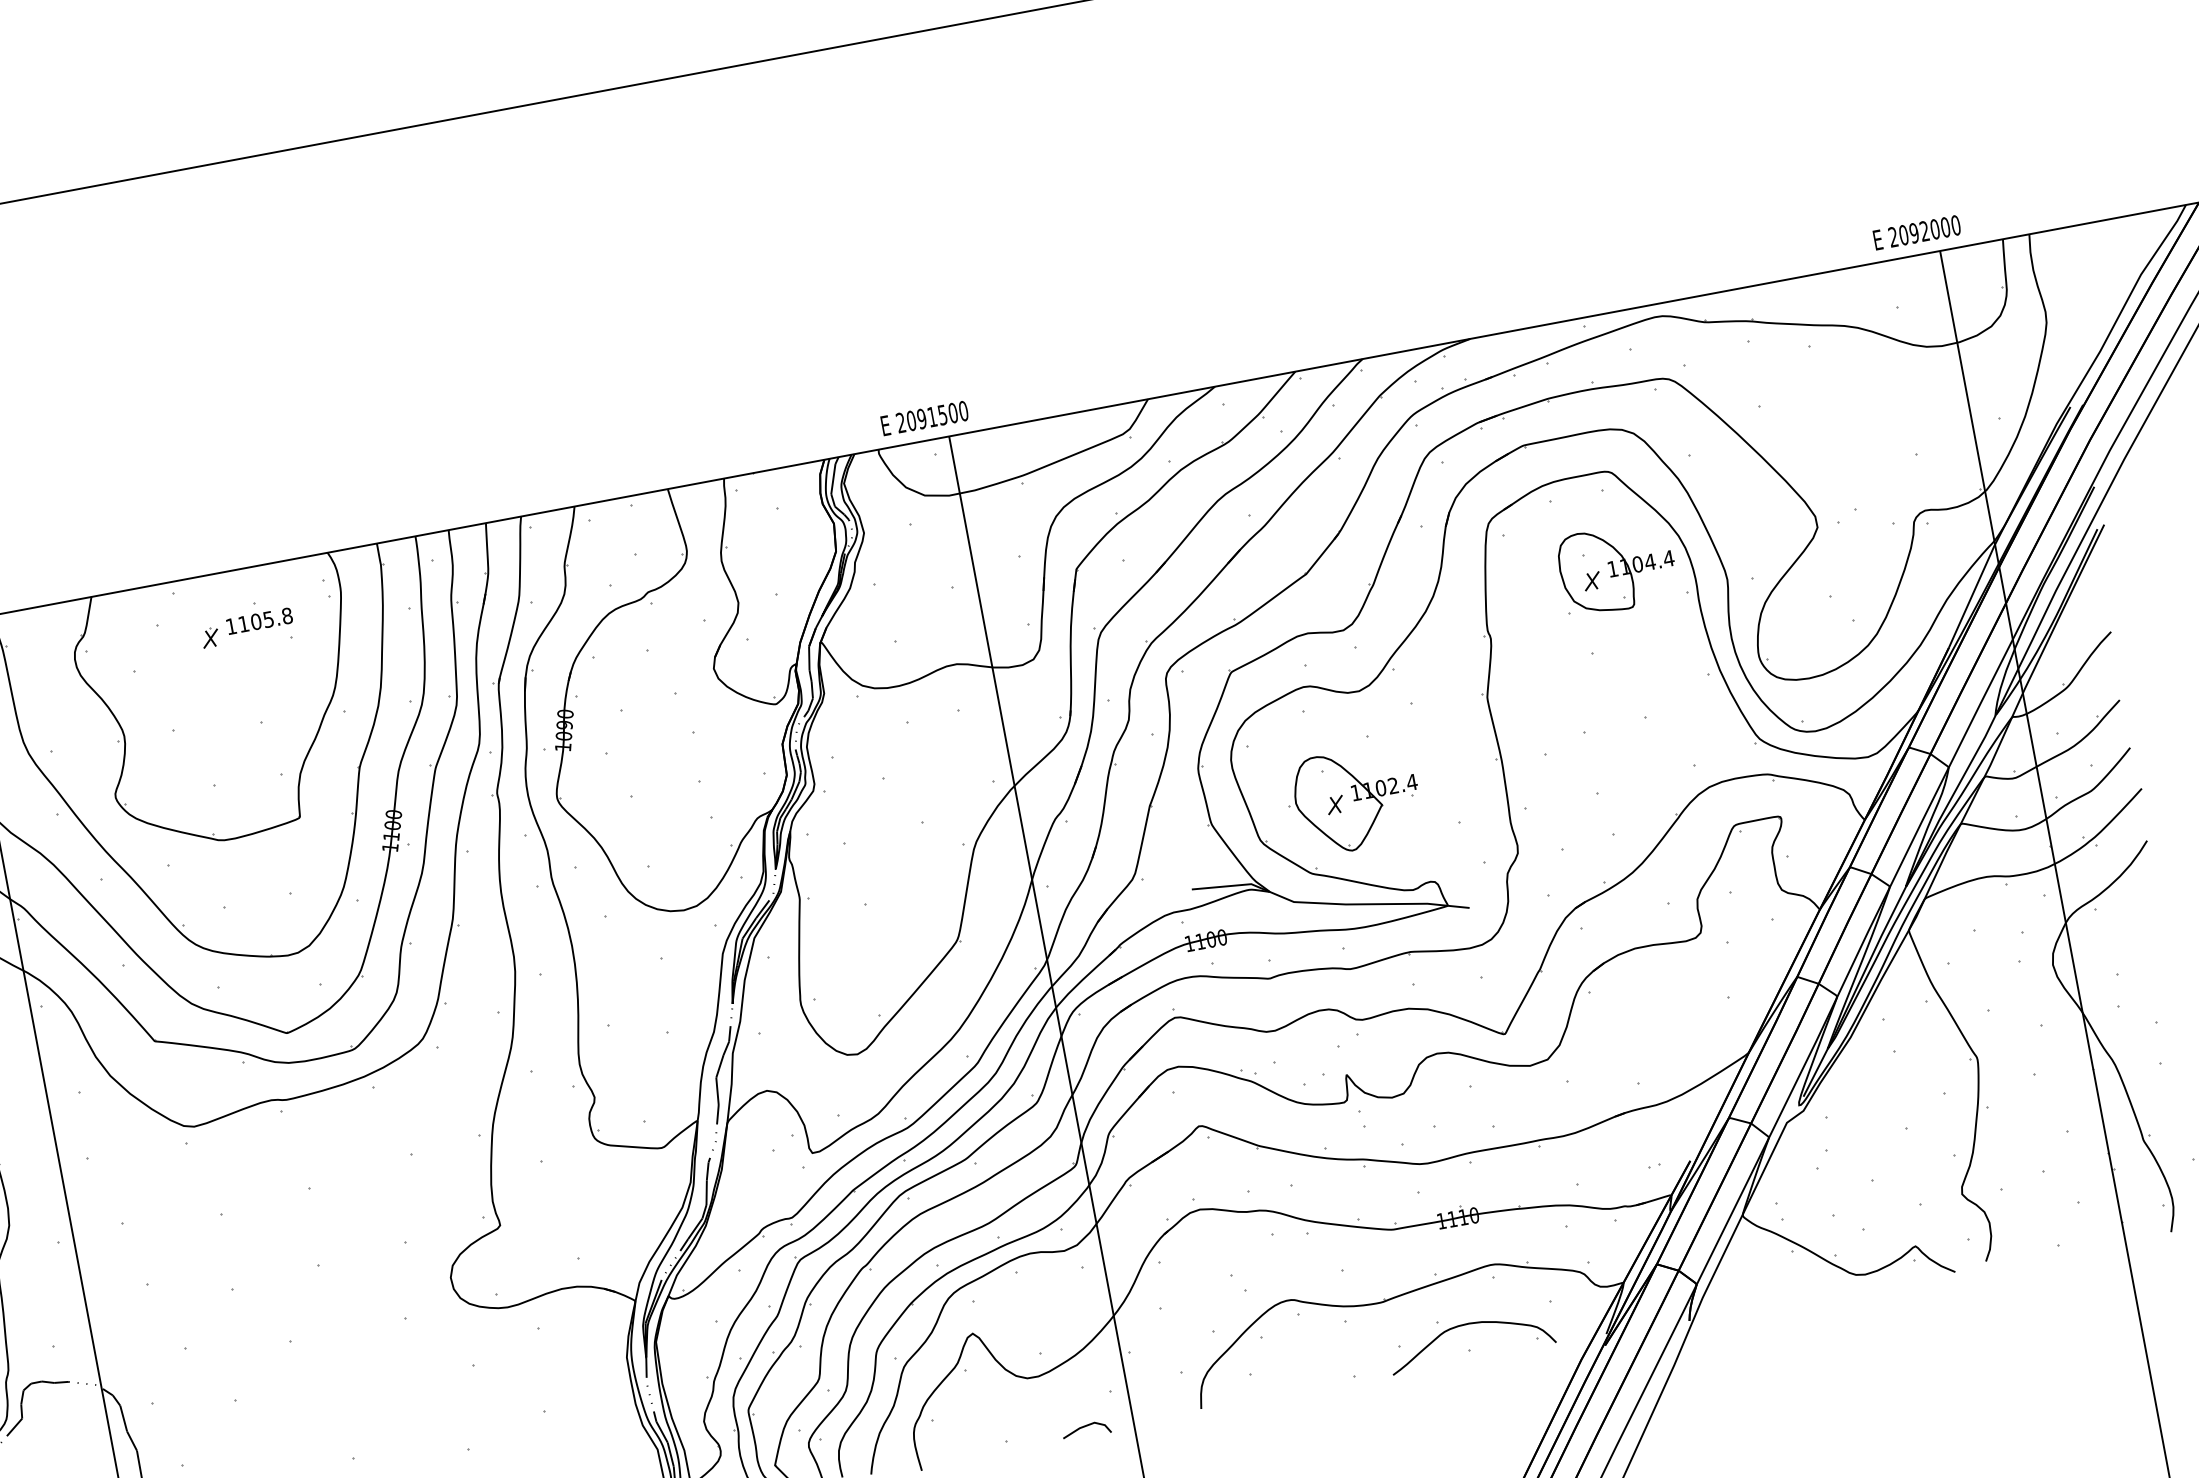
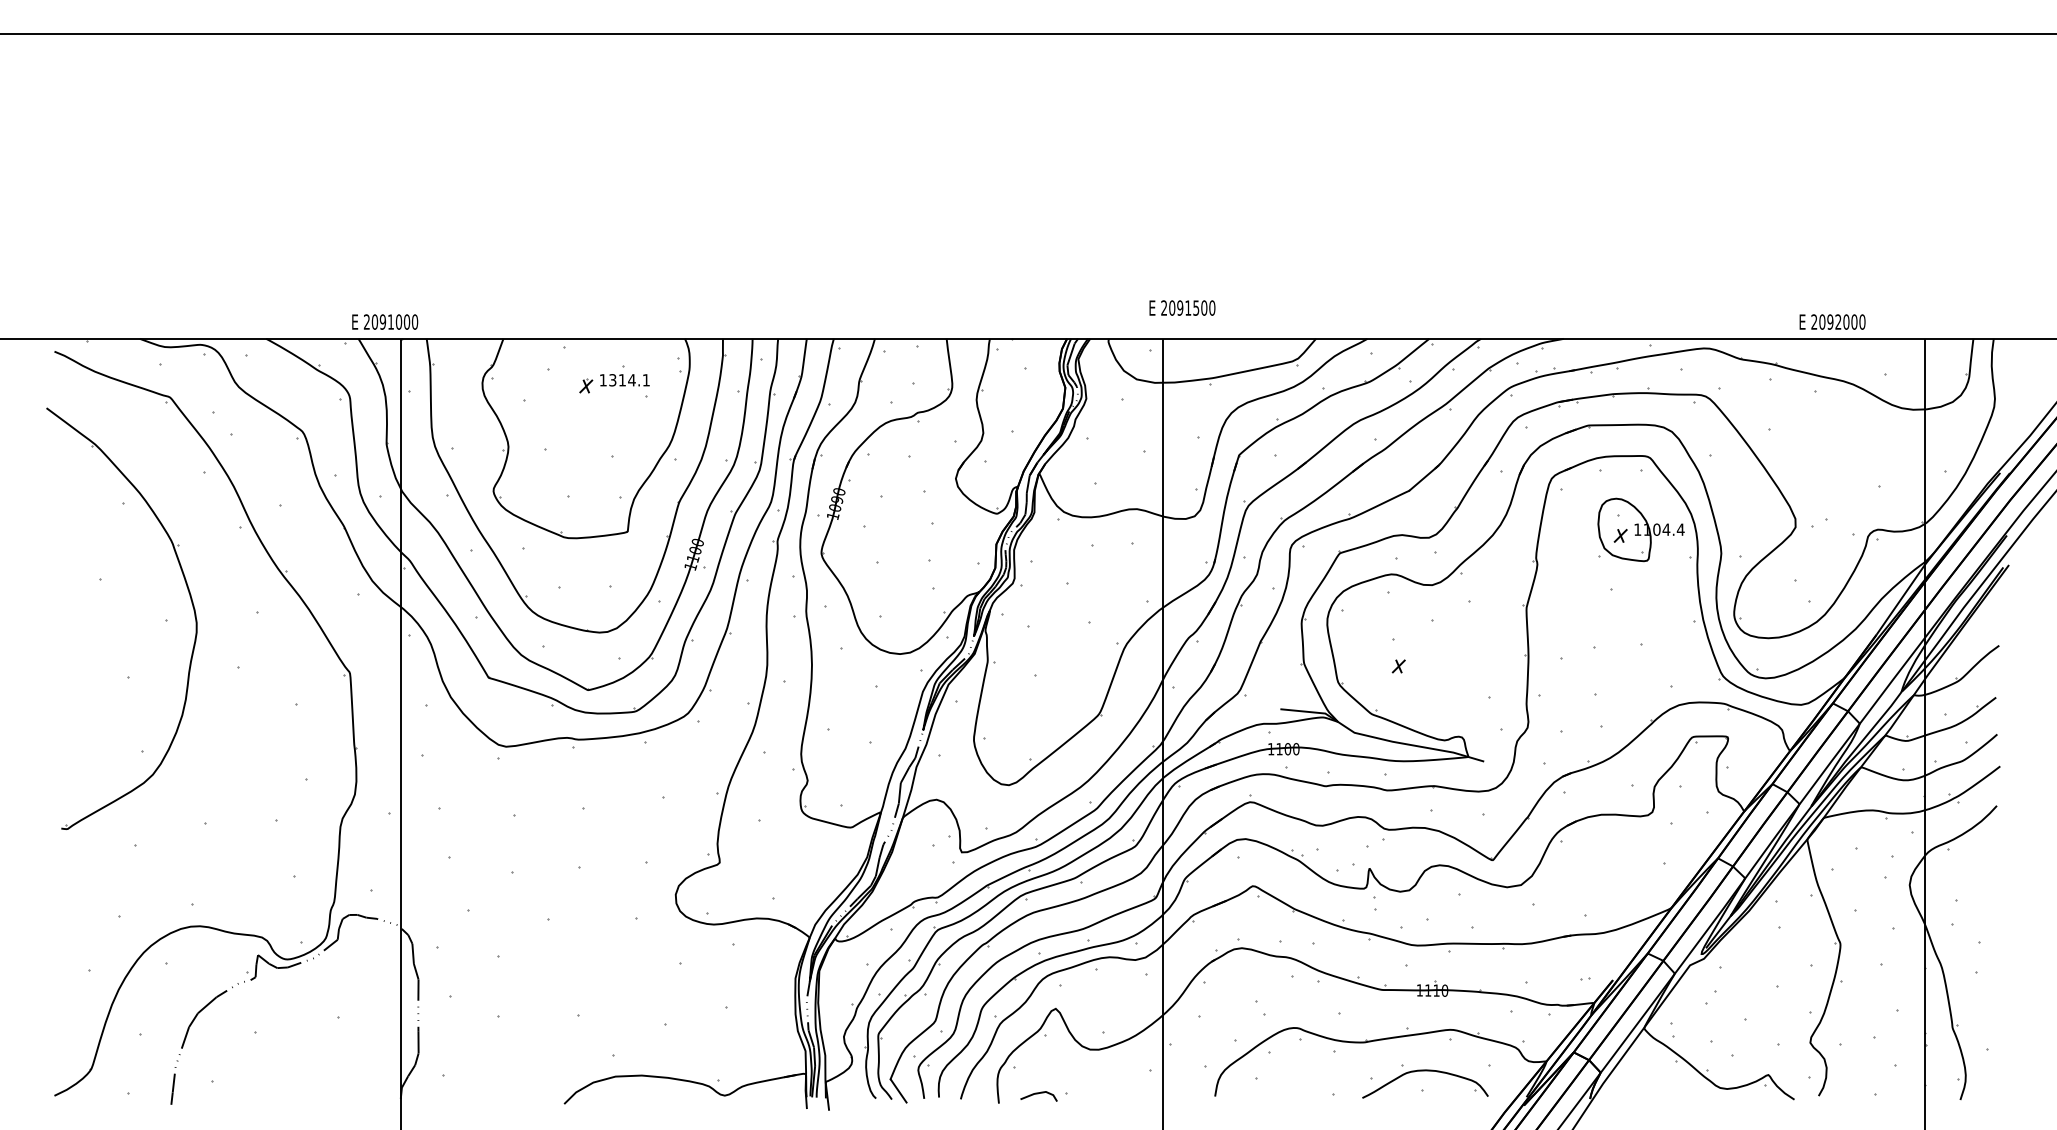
text: (1916, 231) -> (1832, 321), moved
text: (924, 417) -> (1182, 307), moved
text: (265, 620) -> (629, 380), 1105.8 -> 1314.1
part: (1353, 800) -> (1412, 665), removed
line: (1085, 1427) -> (1038, 1094), moved

